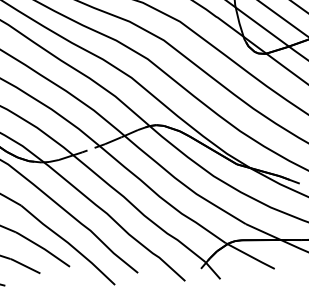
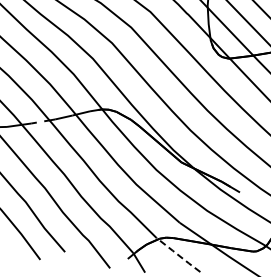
line: (249, 256) -> (177, 255), solid -> dashed

